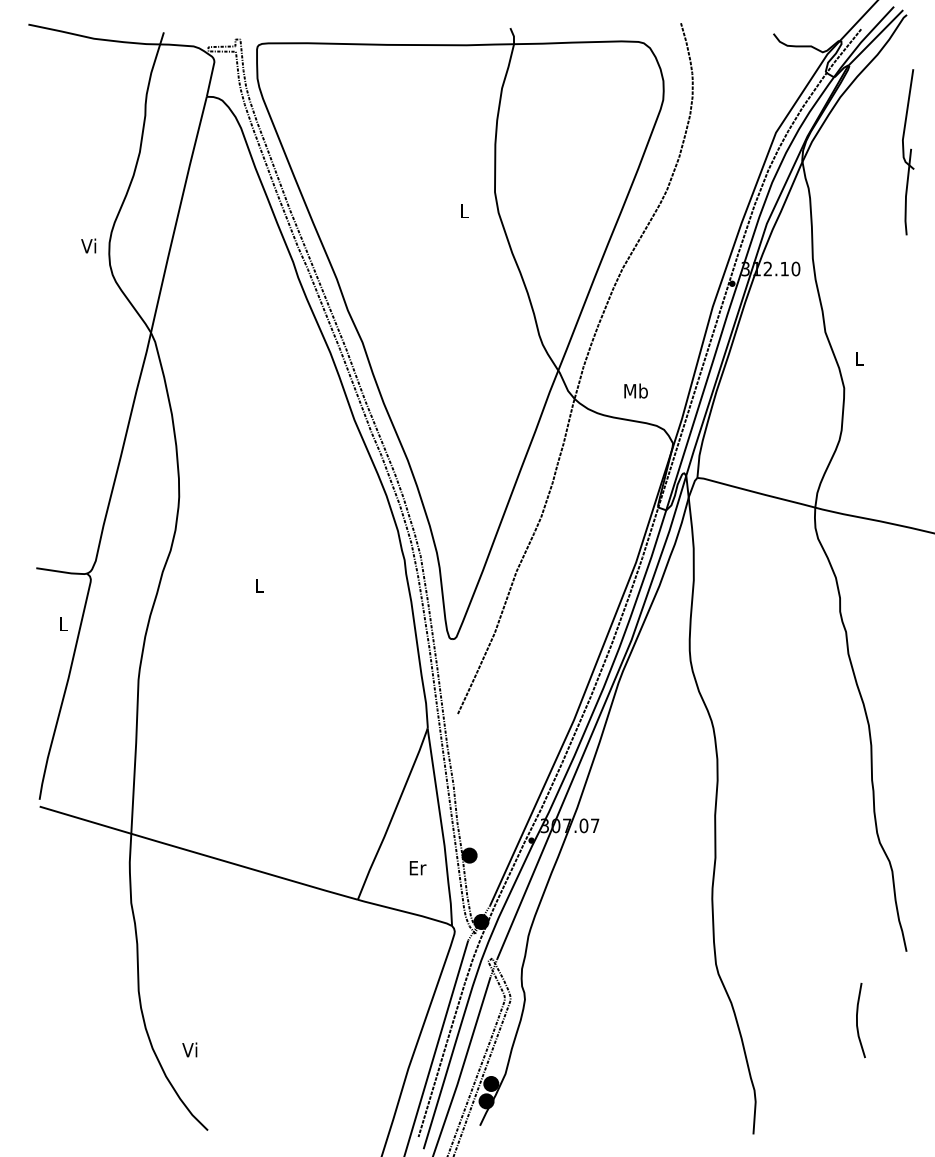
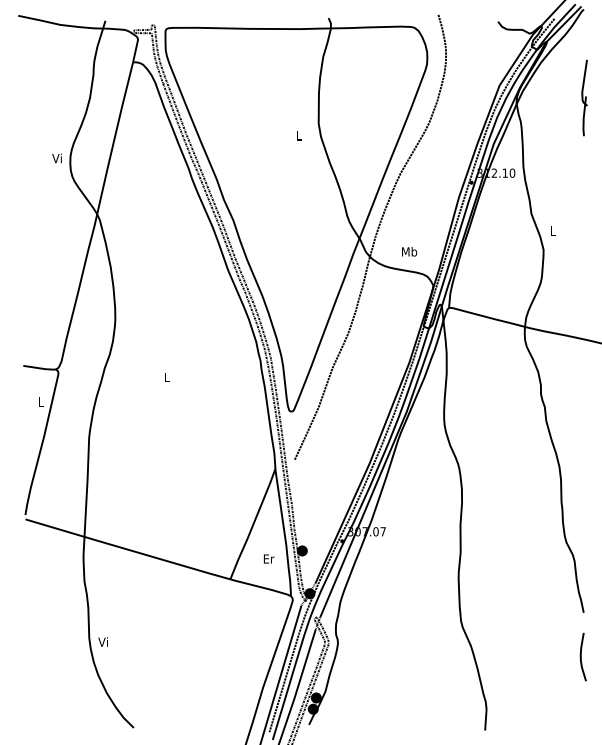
part: (907, 151) -> (584, 97), size x0.71
curve: (858, 1019) -> (581, 656), moved
text: (188, 1049) -> (102, 641), moved

